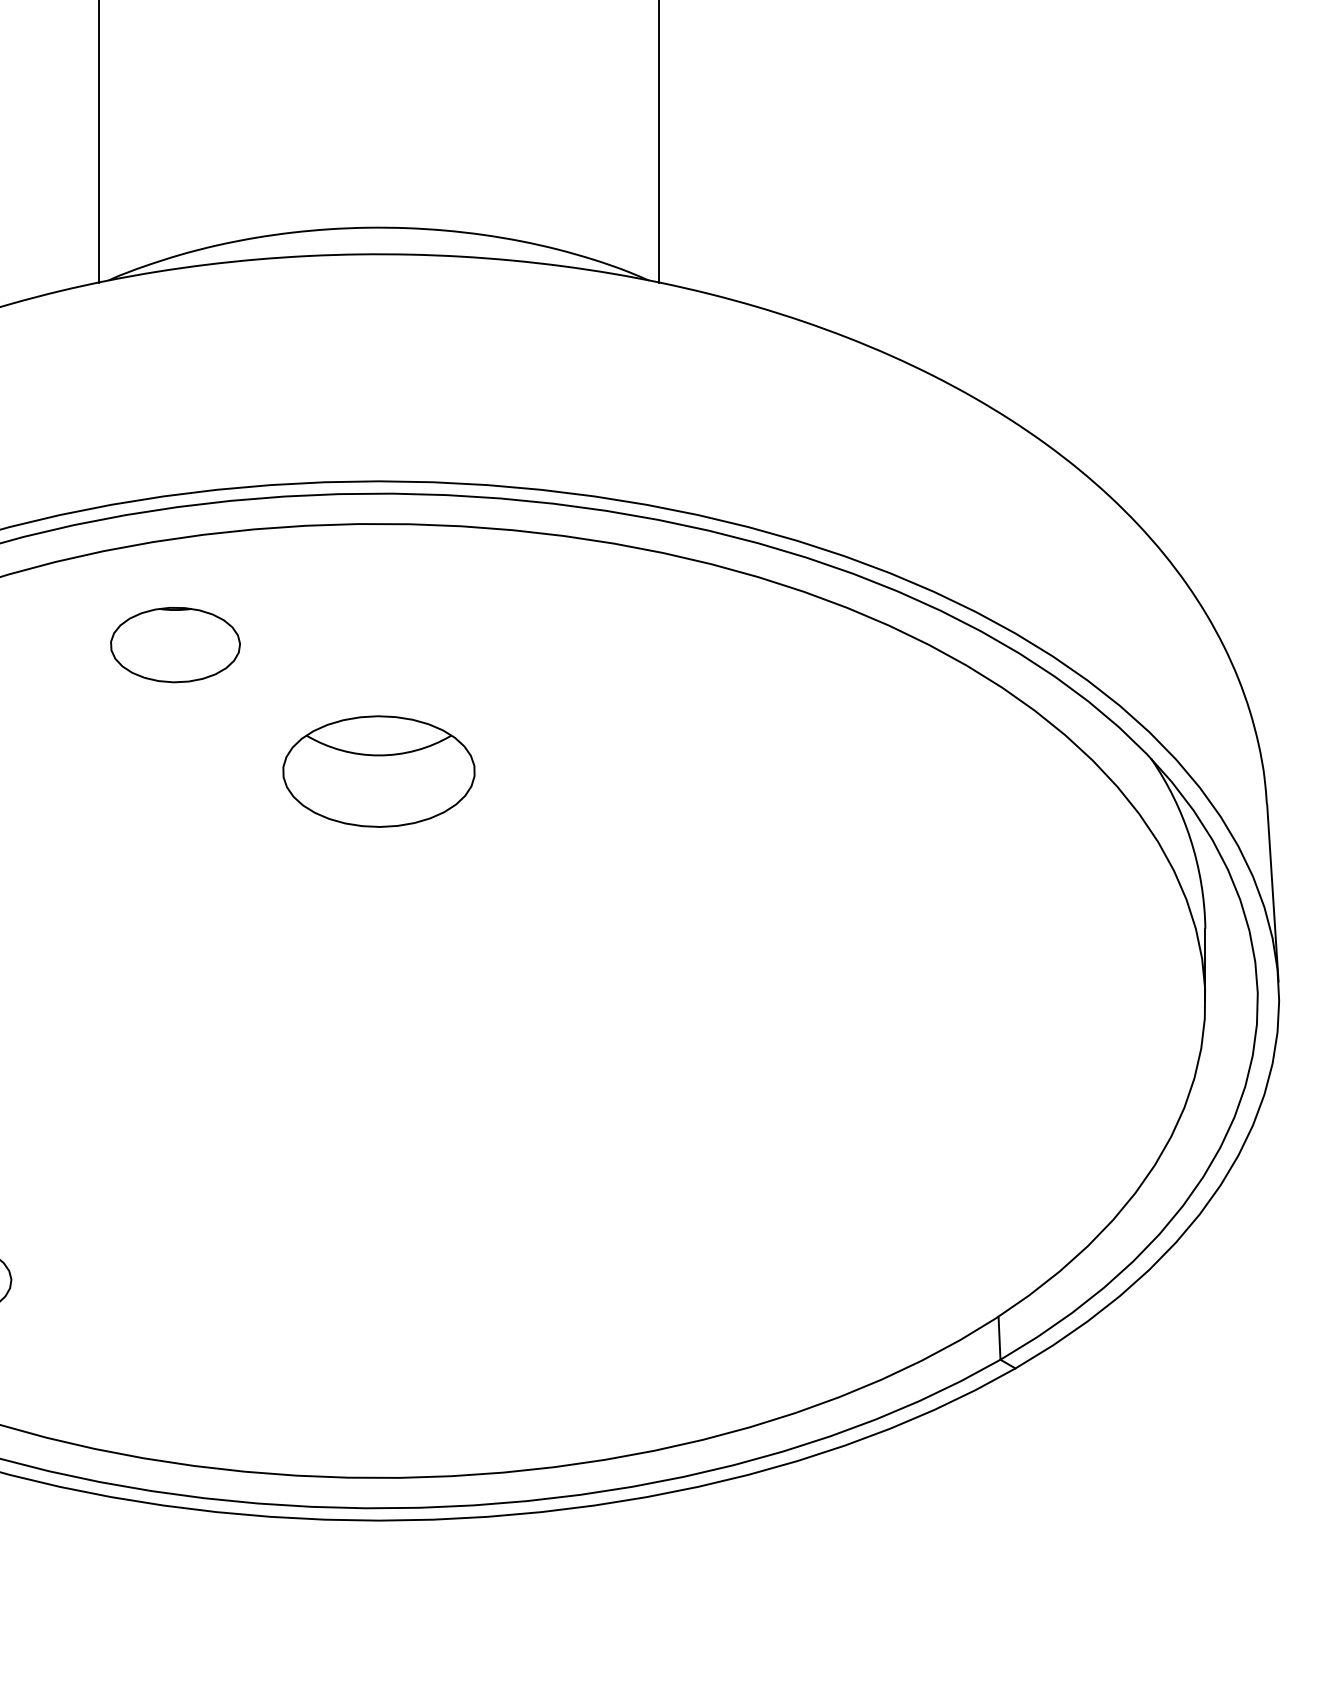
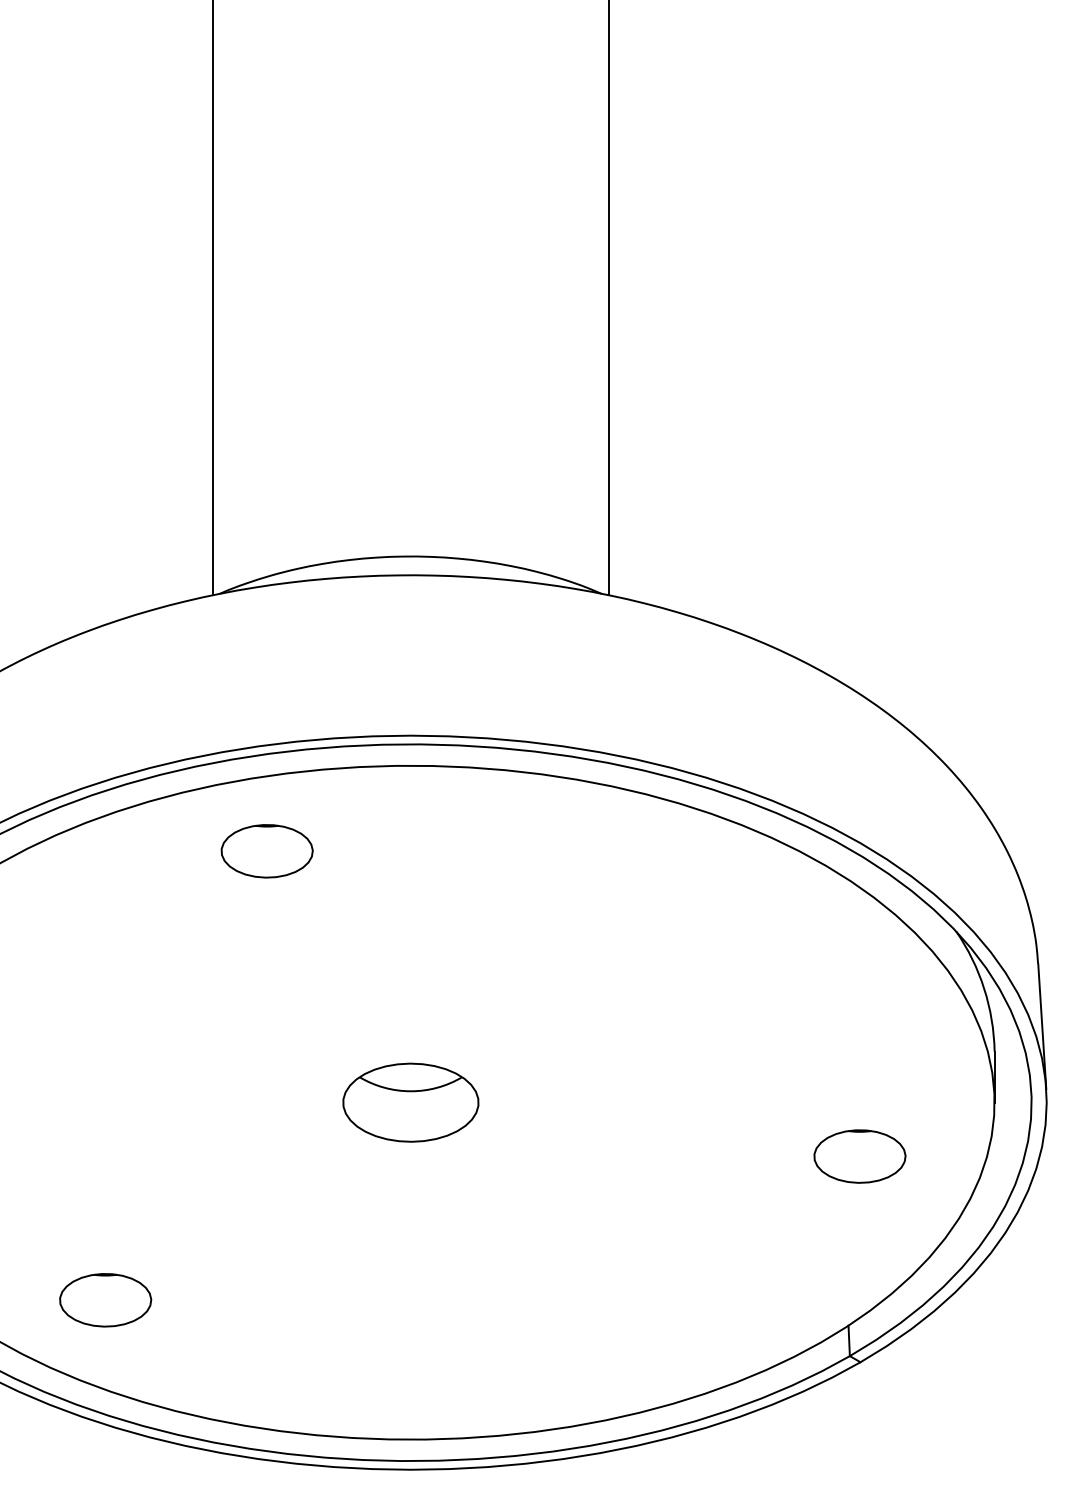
part: (378, 771) -> (410, 1102), moved
part: (1014, 1077) -> (859, 1156), added

